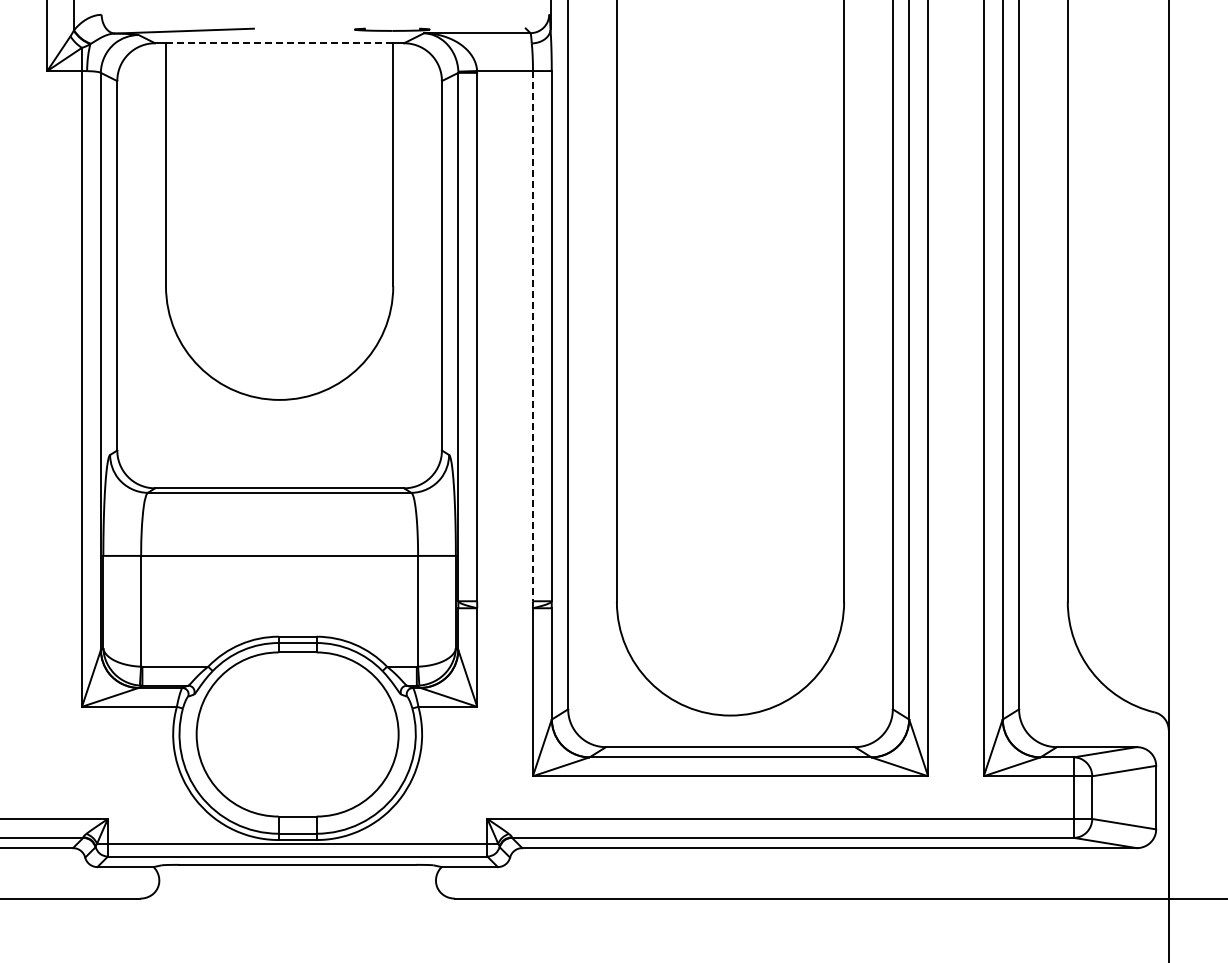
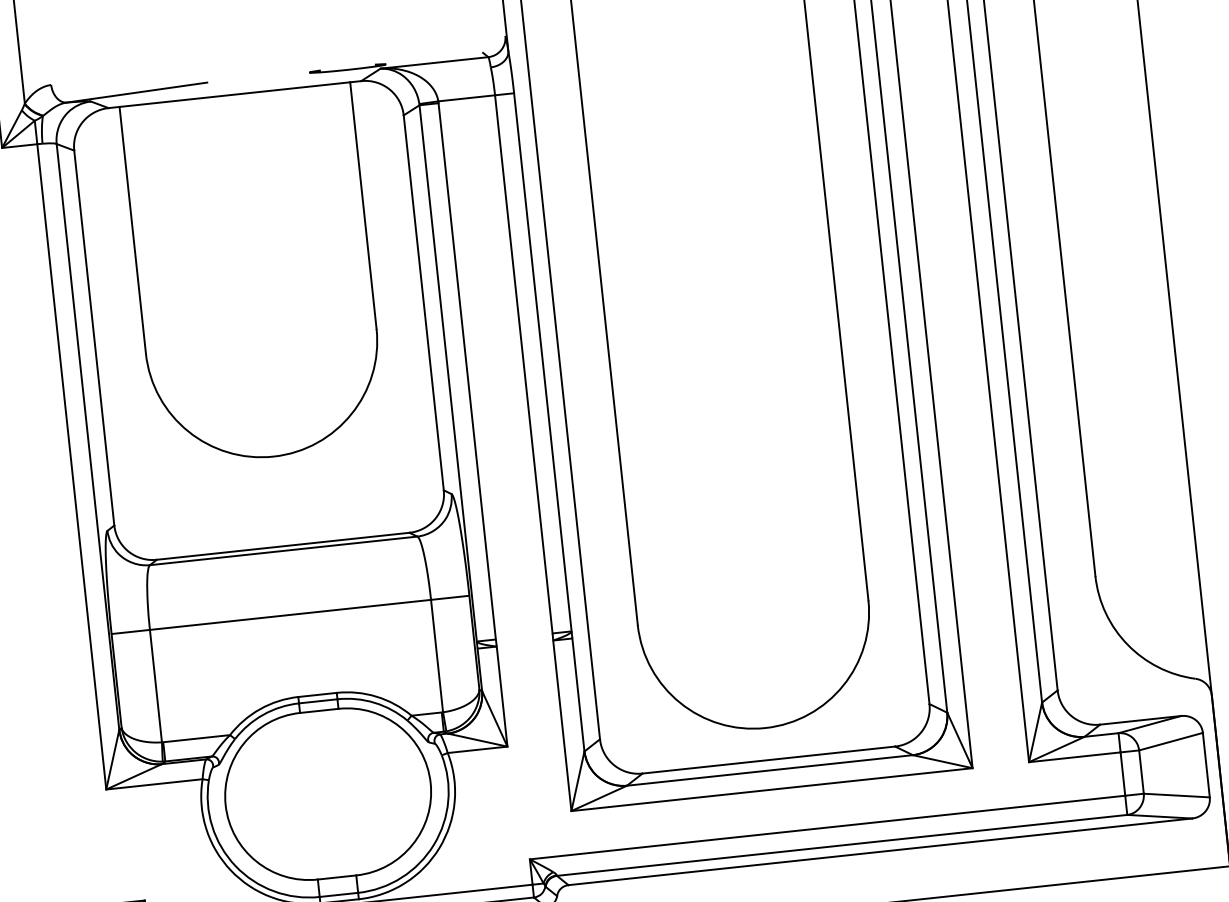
line: (279, 43) -> (234, 94), dashed -> solid
line: (532, 336) -> (523, 364), dashed -> solid

